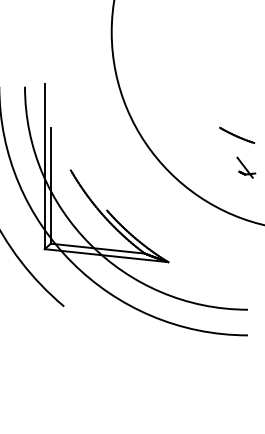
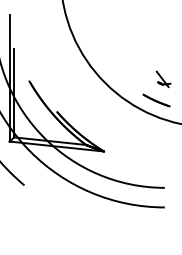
line: (237, 135) -> (156, 100), moved

